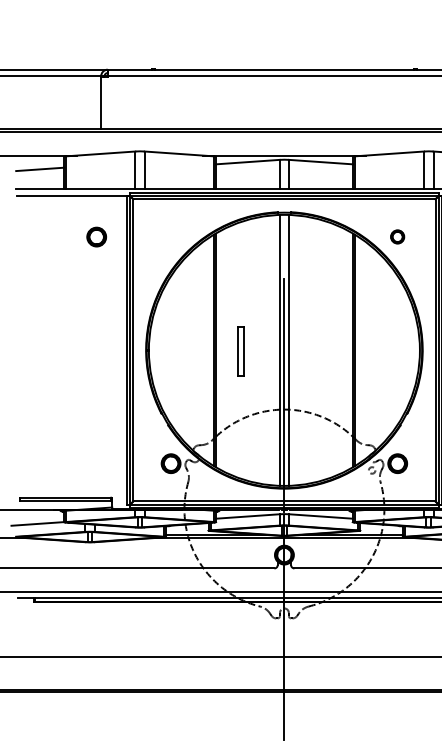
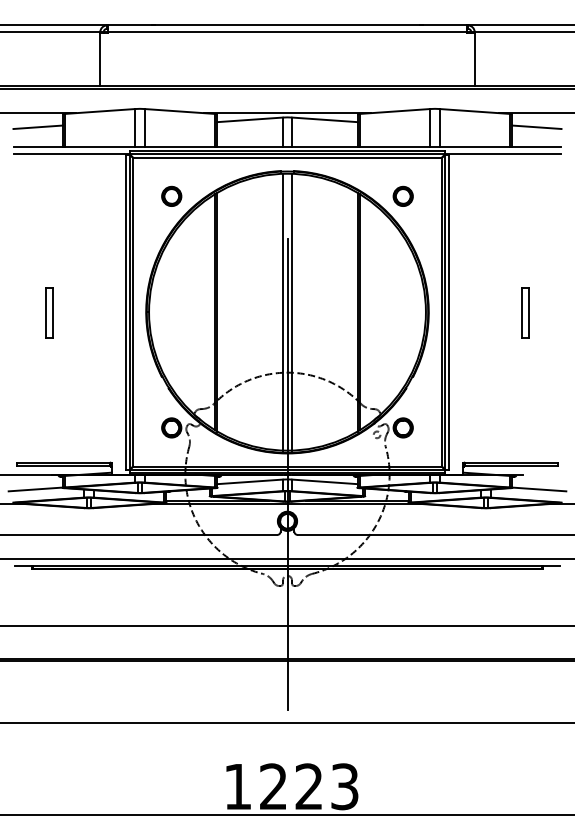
part: (96, 236) -> (171, 195), moved
part: (396, 236) -> (402, 195), size x1.43
part: (241, 350) -> (49, 312), moved

